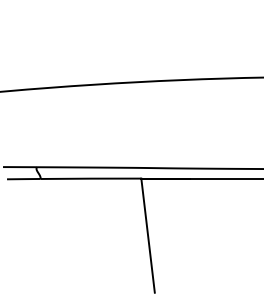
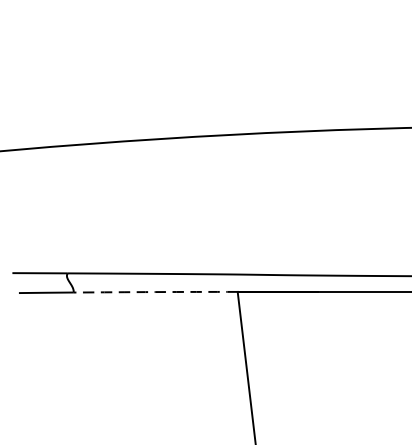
arc: (90, 178) -> (154, 291), solid -> dashed

